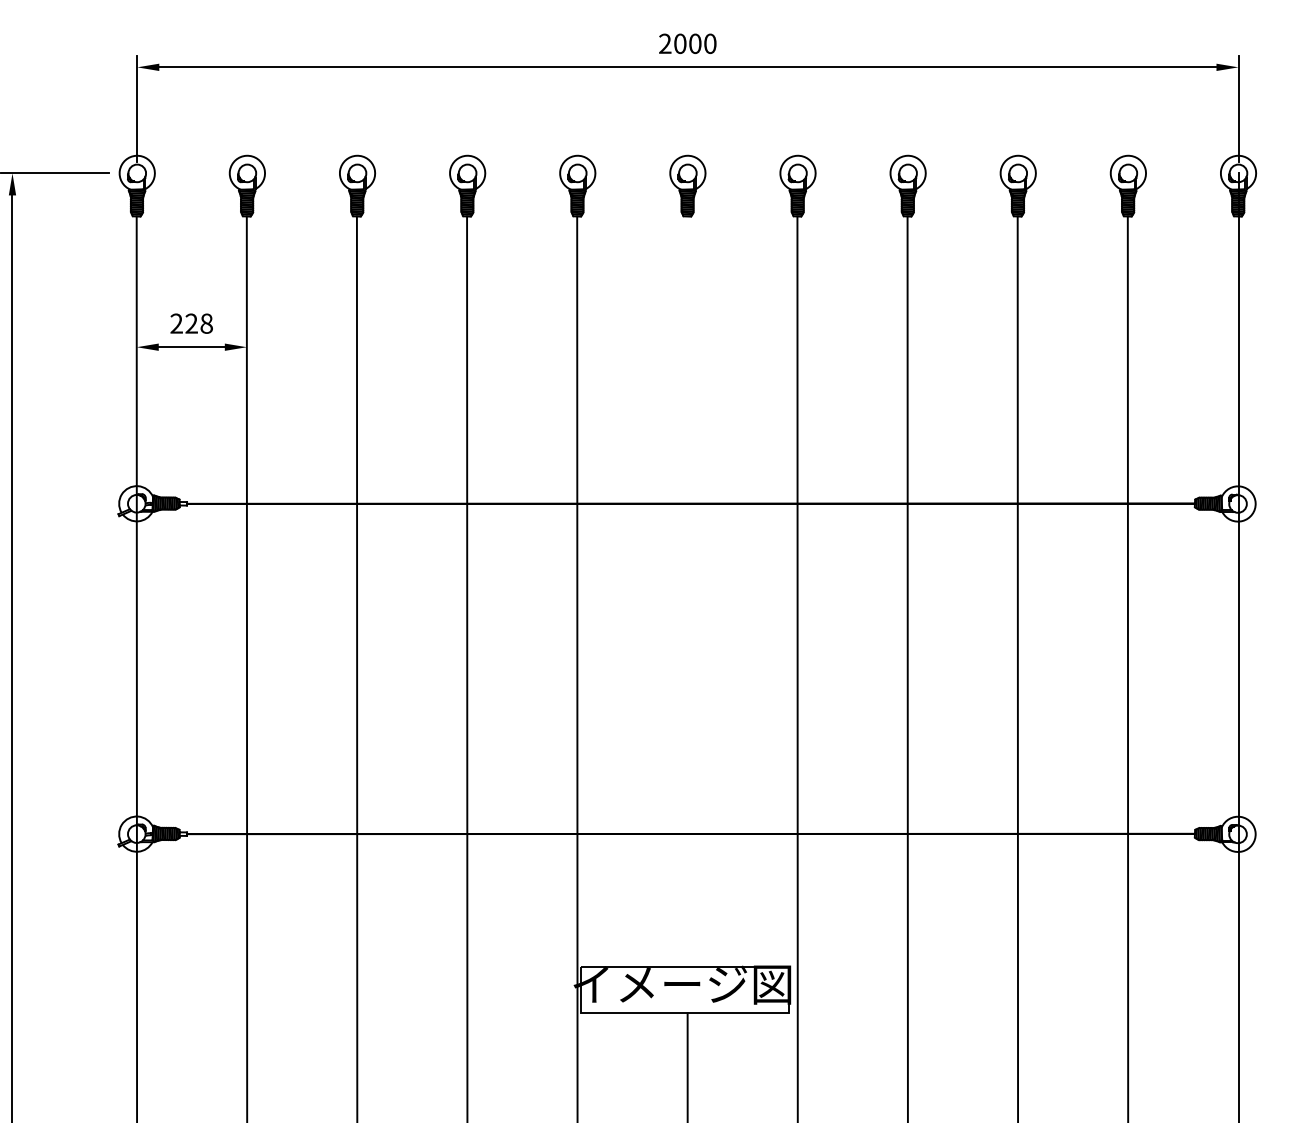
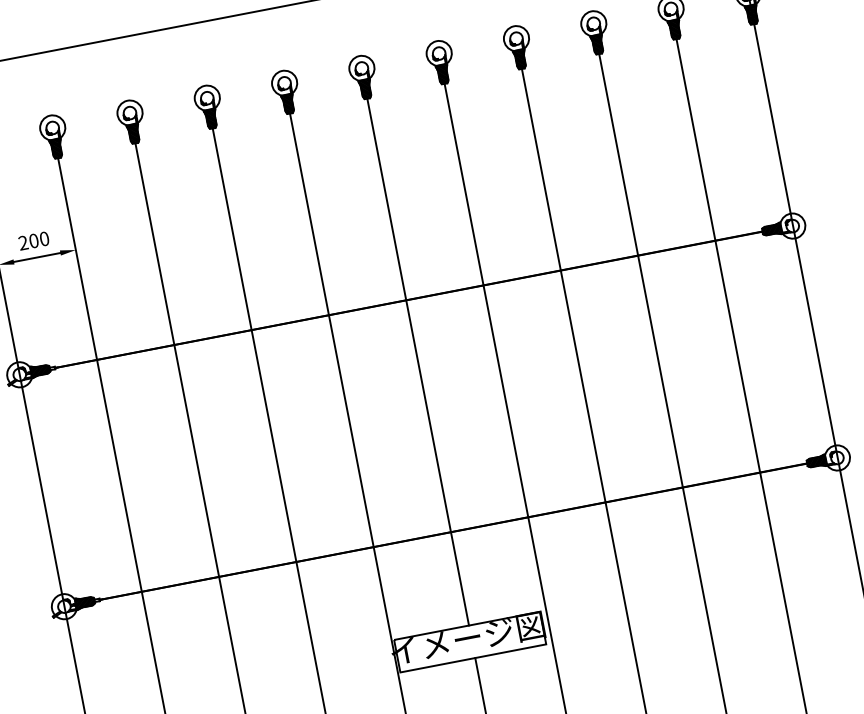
text: (198, 323) -> (38, 239), 228 -> 200
line: (687, 591) -> (418, 361), added

